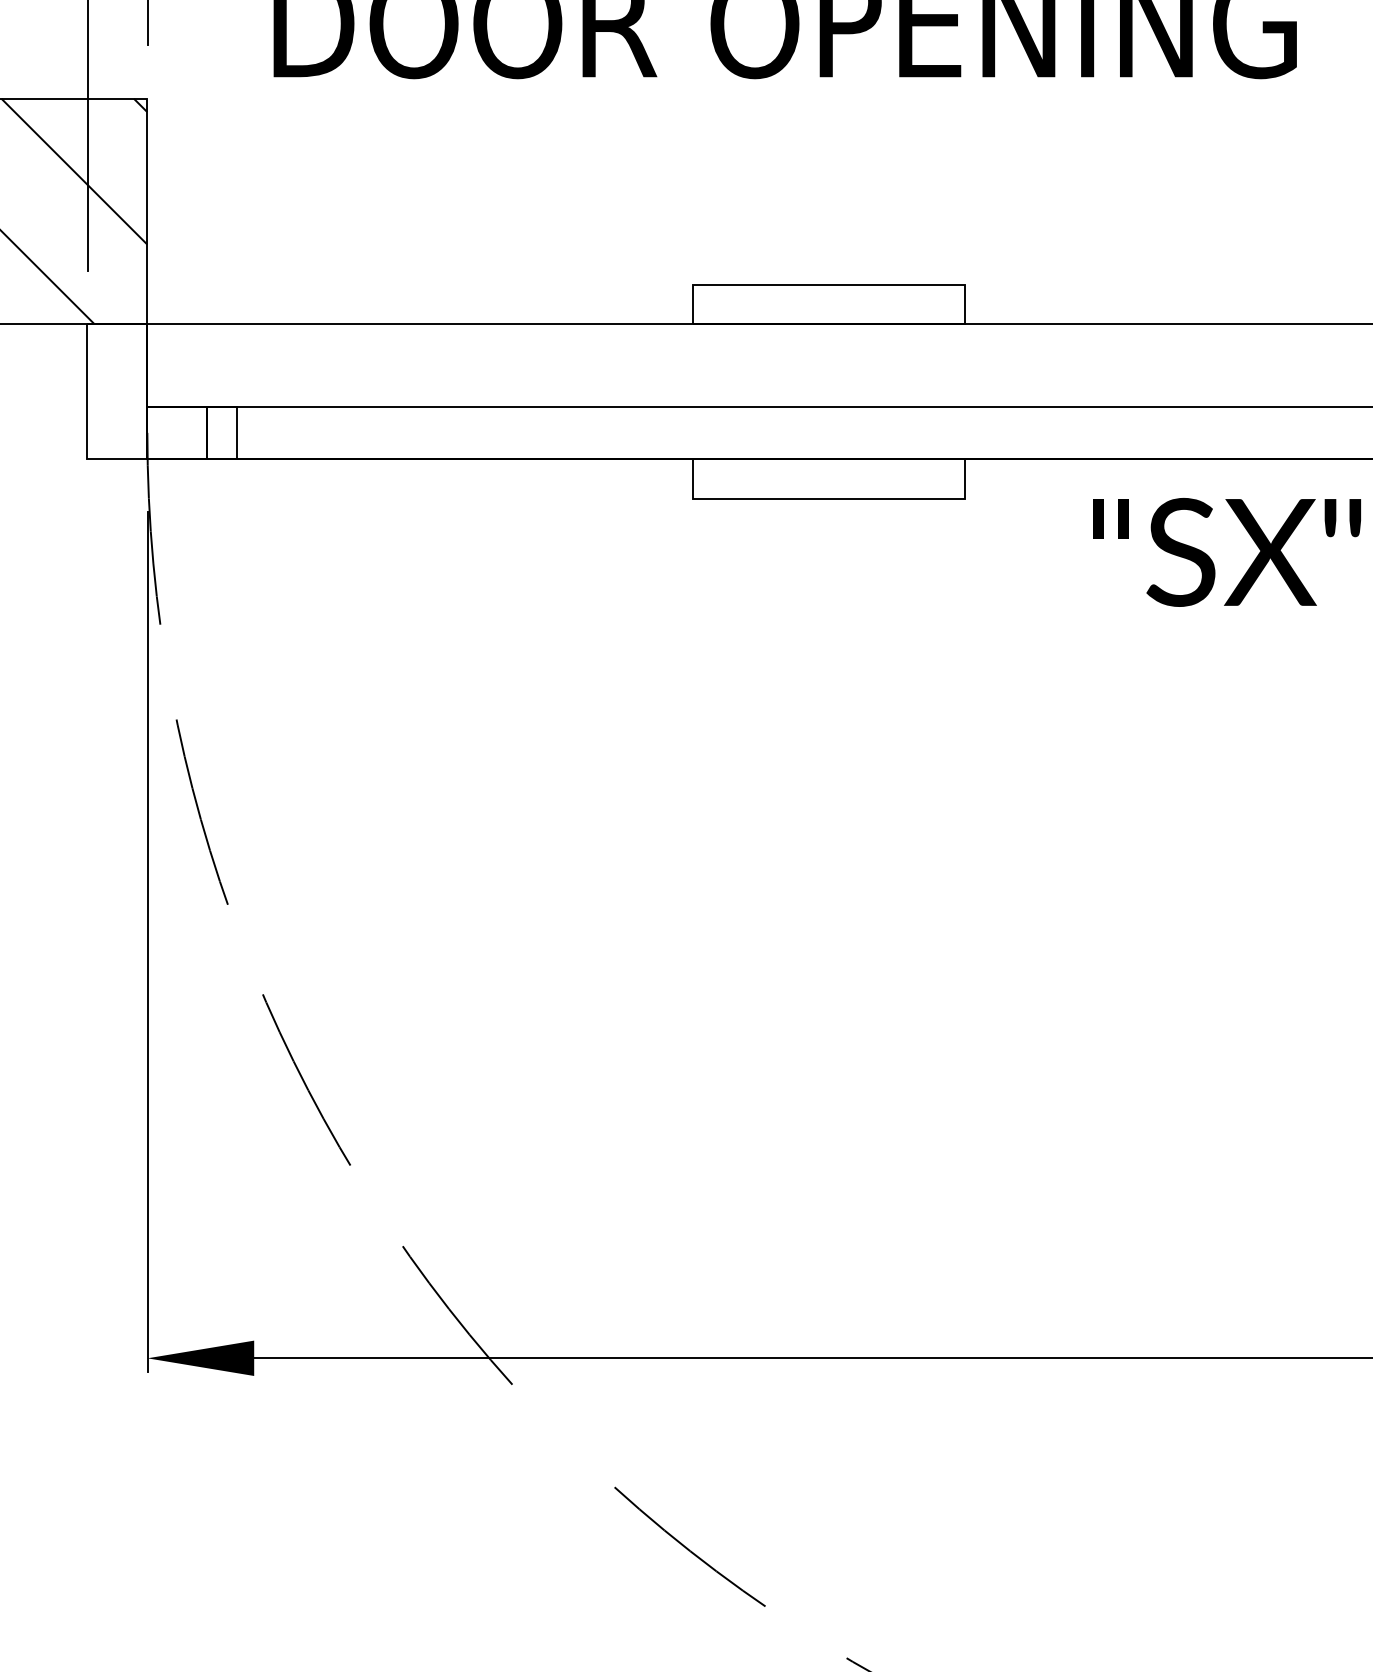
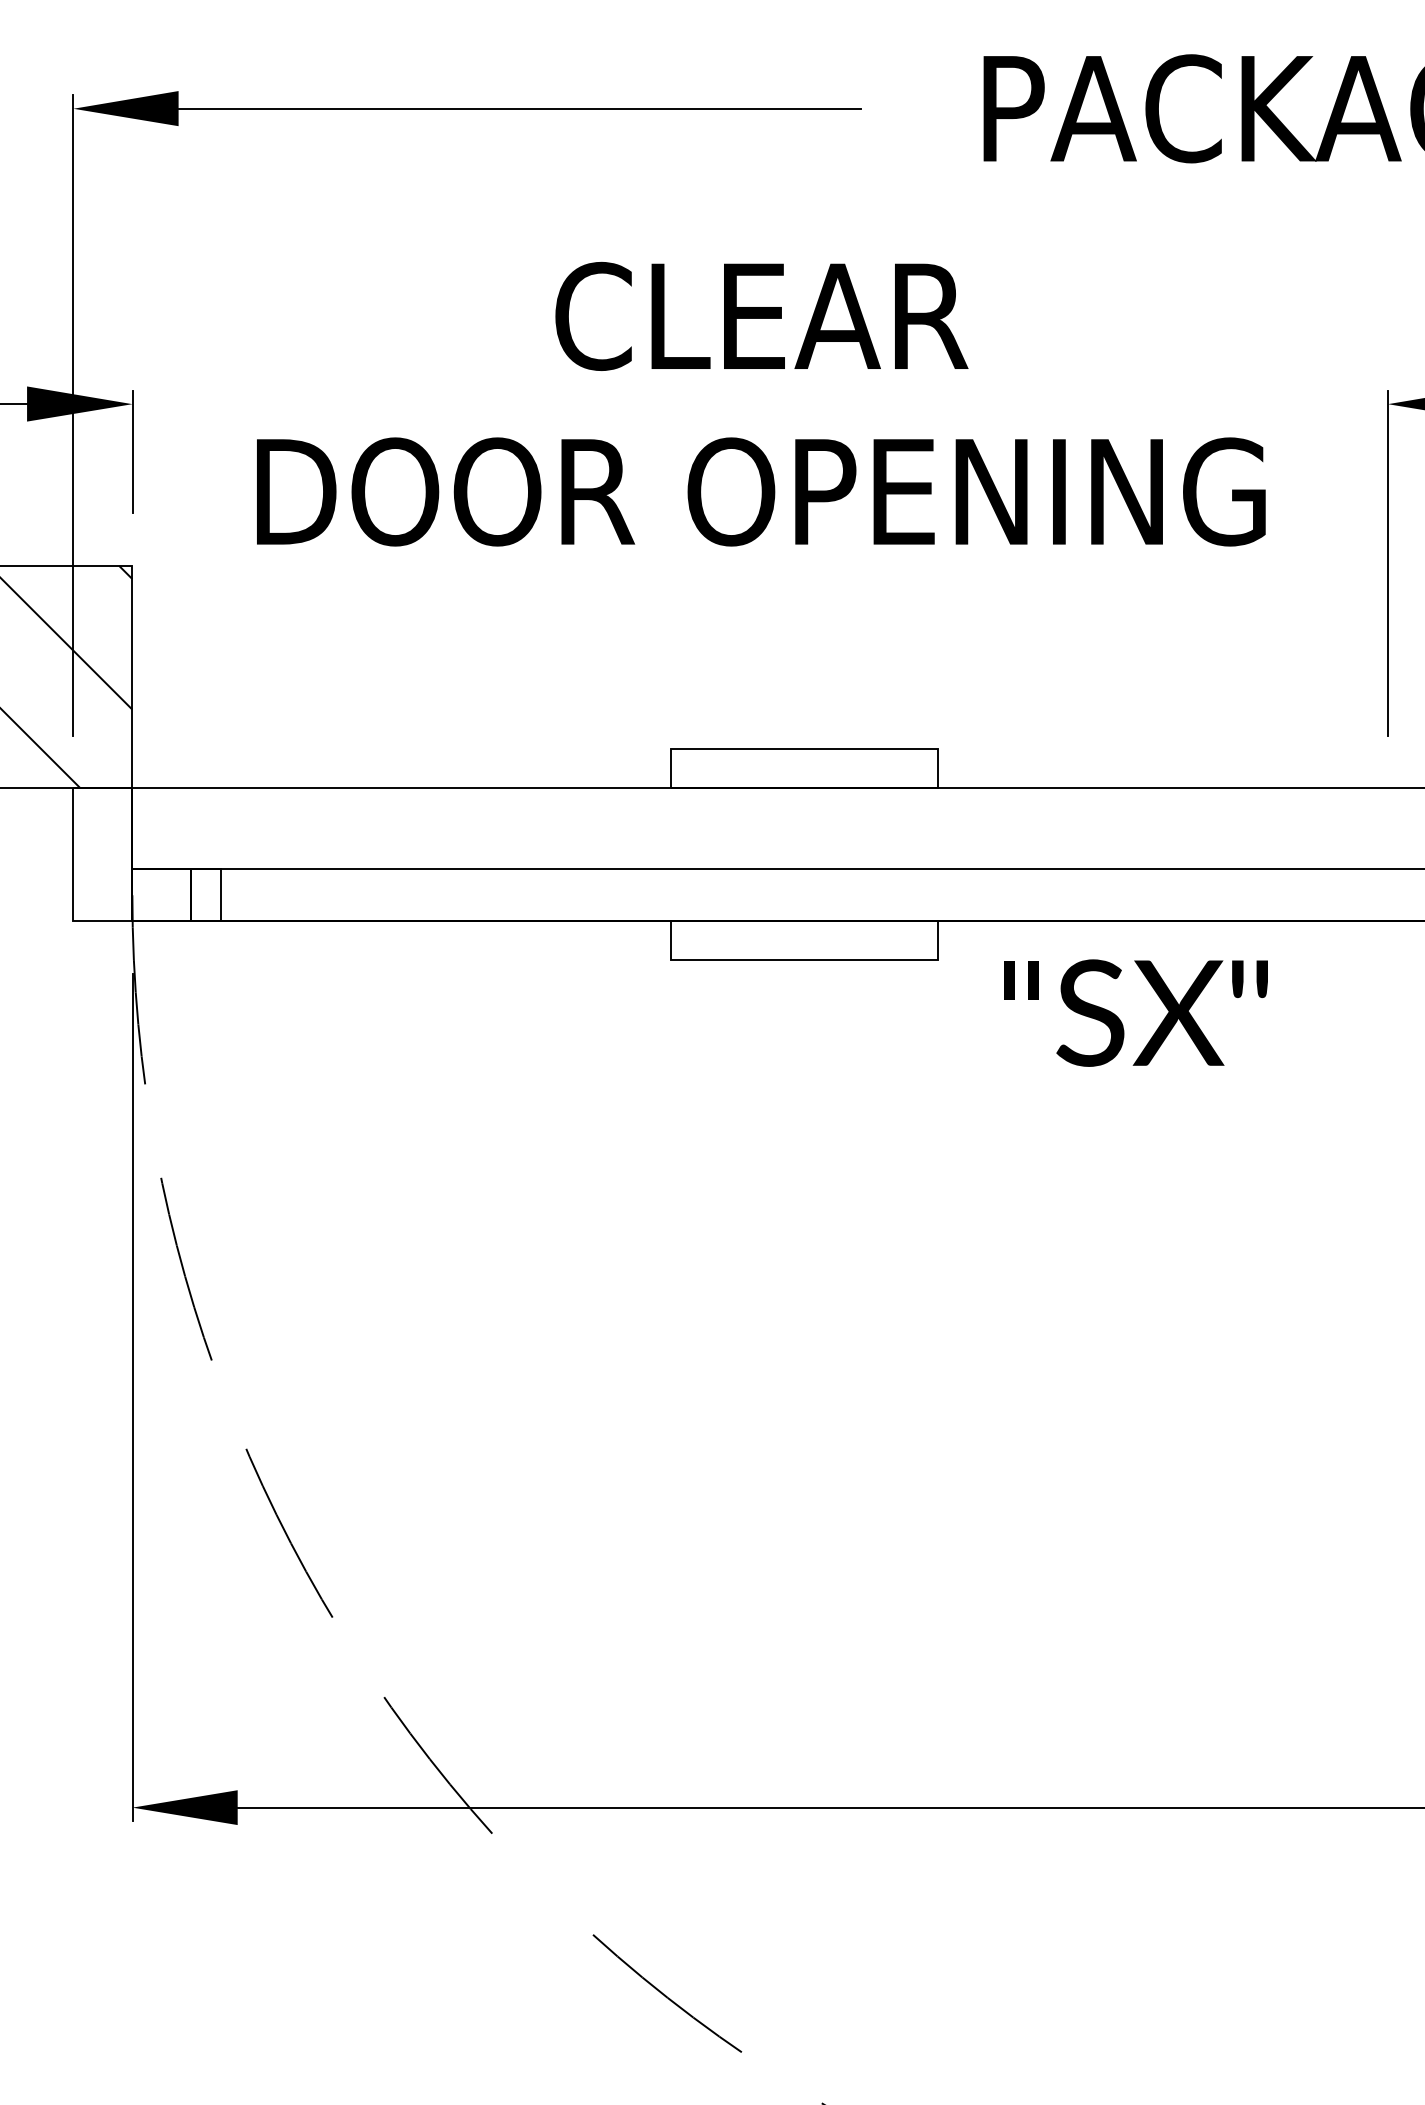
text: (1226, 551) -> (1135, 1012), moved

